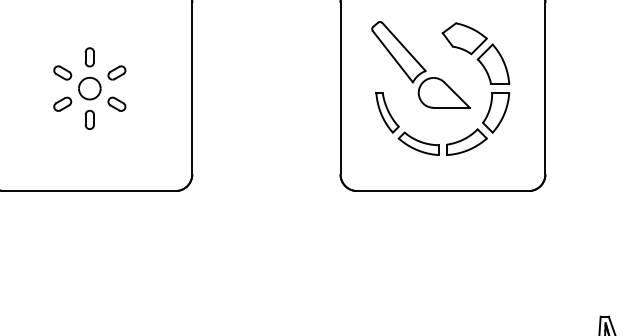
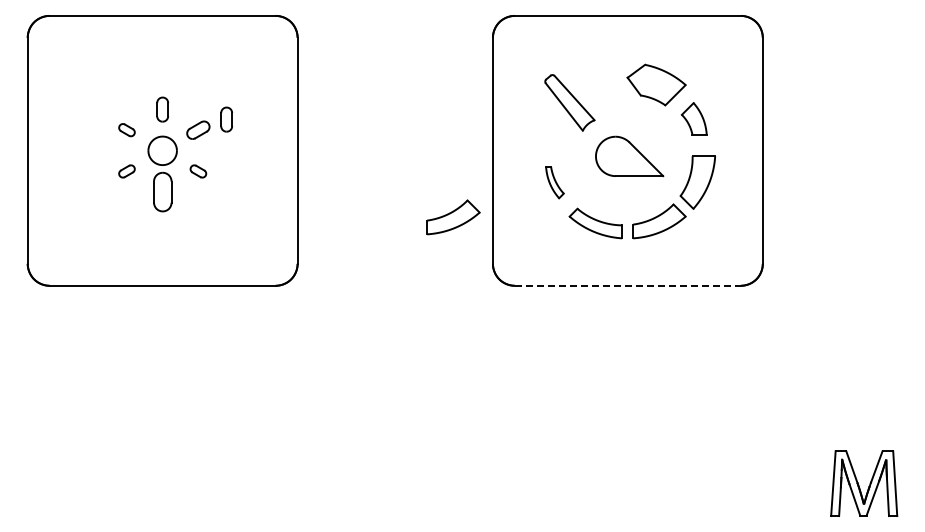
part: (398, 51) -> (569, 102), size x0.7
part: (138, 64) -> (226, 119), added
part: (492, 64) -> (693, 118), size x0.6
part: (62, 72) -> (126, 129), size x0.7
part: (62, 104) -> (126, 171), size x0.7
part: (117, 104) -> (198, 171), size x0.7
part: (387, 112) -> (554, 182), size x0.6
part: (89, 119) -> (162, 191), size x1.6
part: (310, 139) -> (453, 217), added
line: (443, 190) -> (628, 285), solid -> dashed

